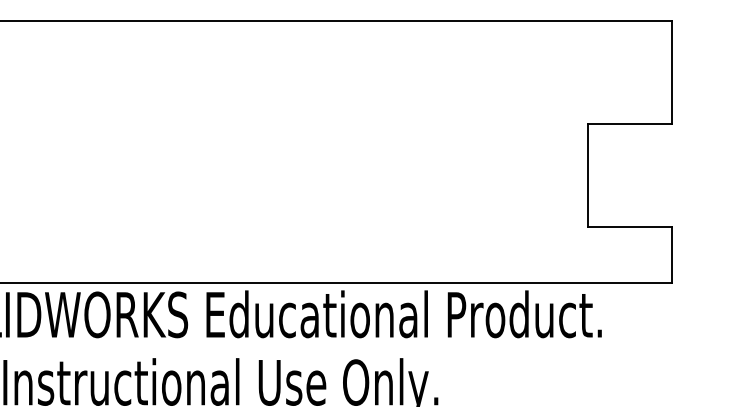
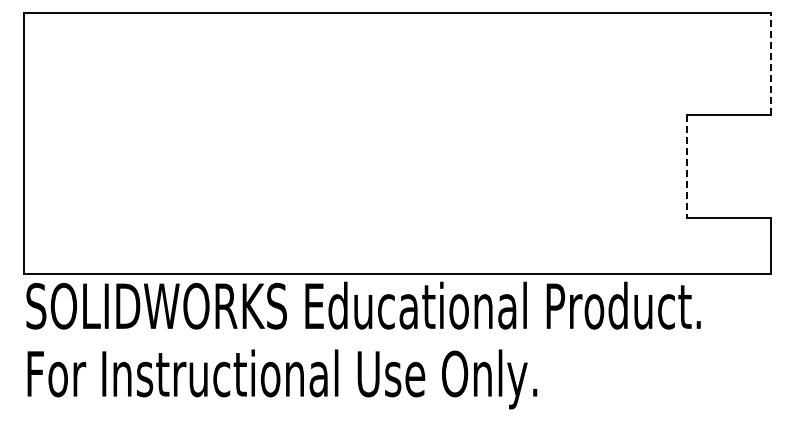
line: (672, 72) -> (771, 63), solid -> dashed
line: (588, 176) -> (687, 167), solid -> dashed

